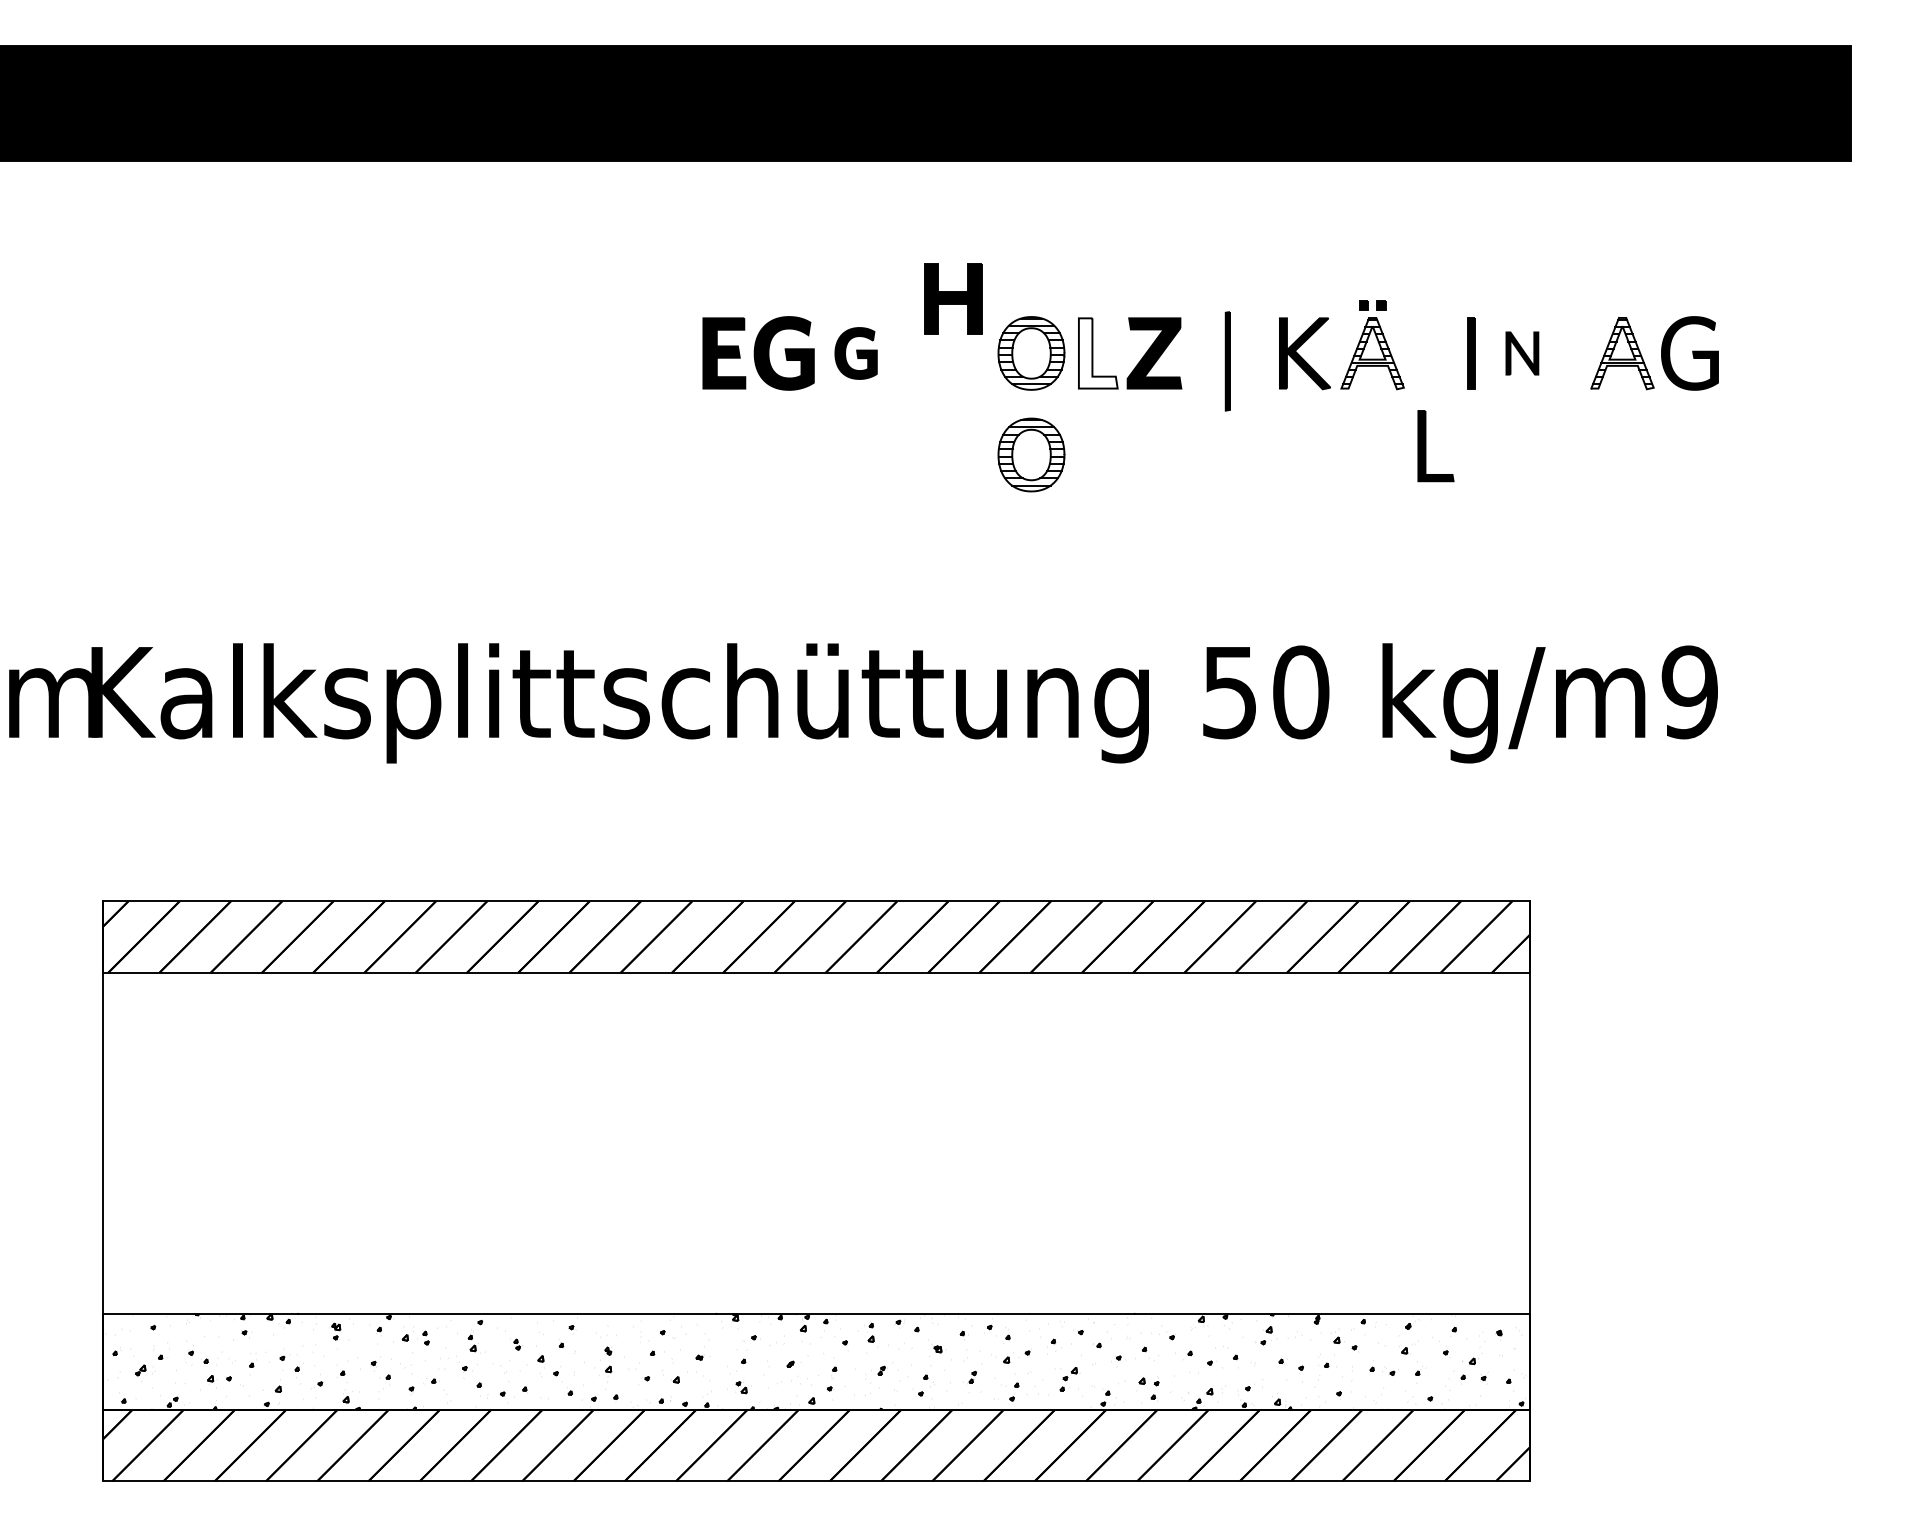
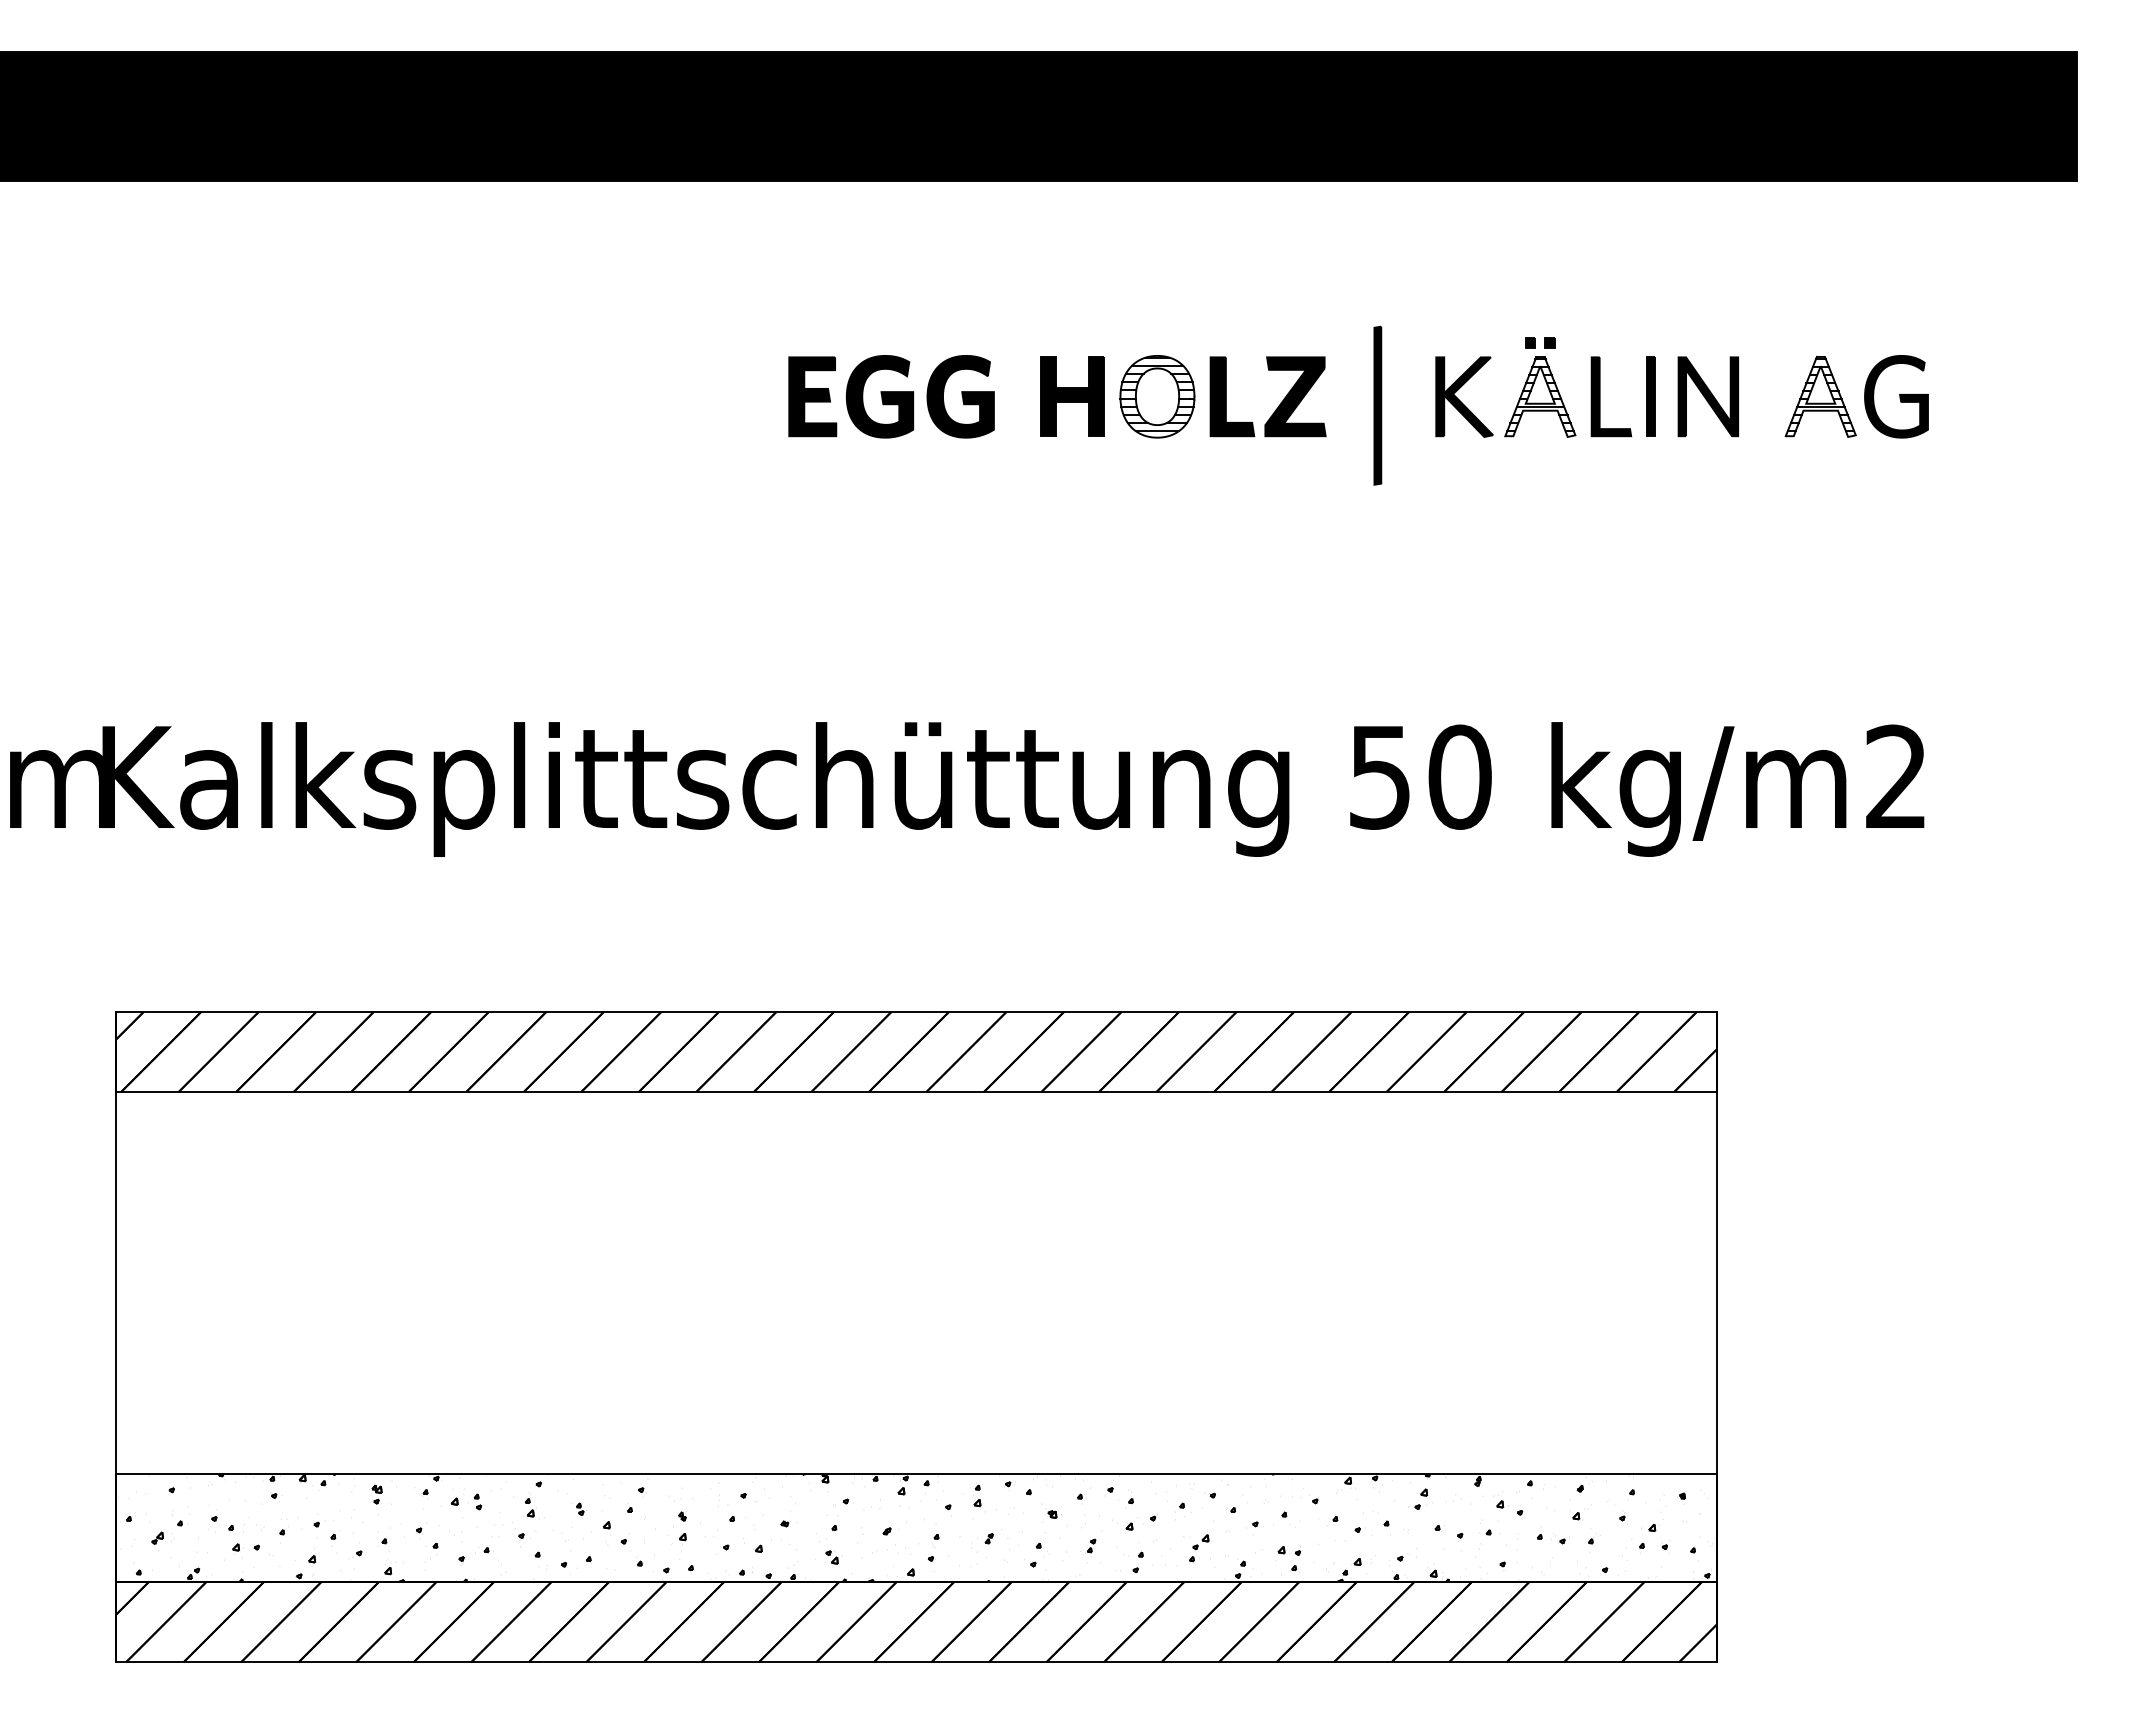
part: (953, 298) -> (1072, 396), moved
part: (855, 353) -> (960, 396), size x1.43
fill: (1098, 353) -> (1232, 396), added
part: (1522, 353) -> (1708, 396), size x1.67
part: (1227, 361) -> (1377, 405), size x1.43
part: (1426, 445) -> (1600, 396), moved
part: (1031, 454) -> (1157, 510), removed
text: (1689, 691) -> (1895, 776), kg/m9 -> kg/m2

